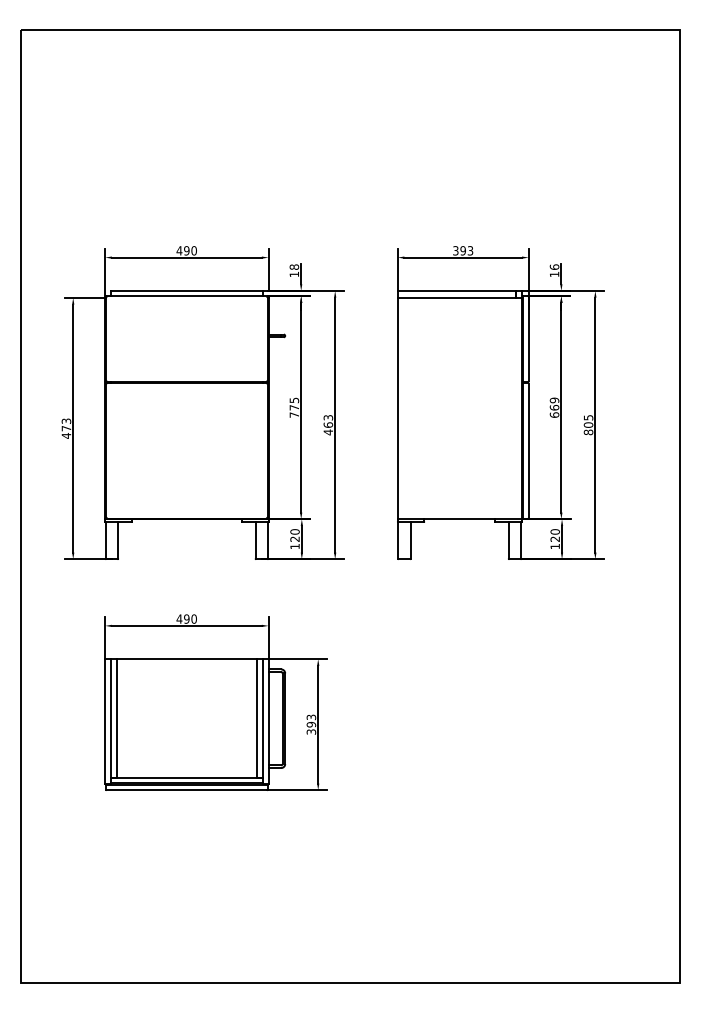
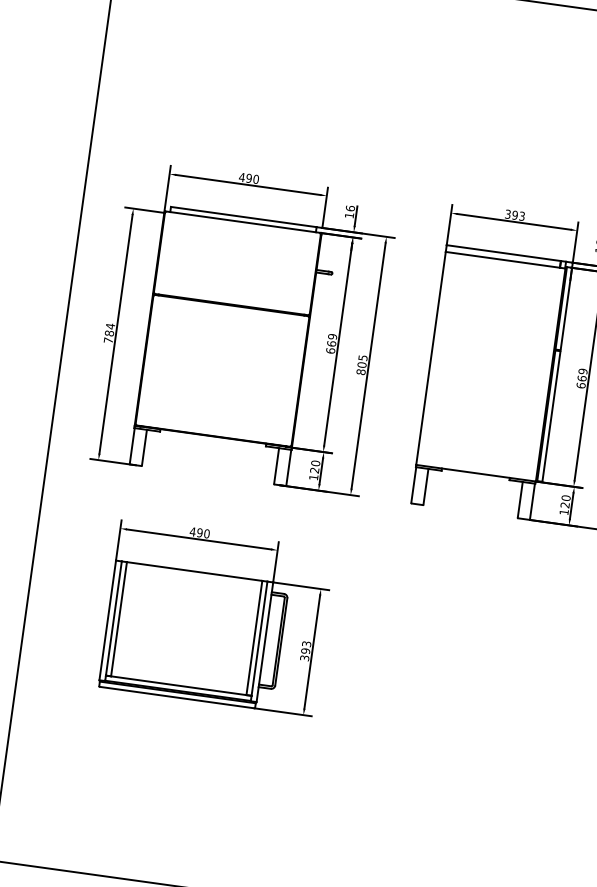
text: (293, 266) -> (349, 207), 18 -> 16
text: (294, 407) -> (331, 343), 775 -> 669
text: (328, 425) -> (362, 365), 463 -> 805
text: (66, 428) -> (109, 333), 473 -> 784

